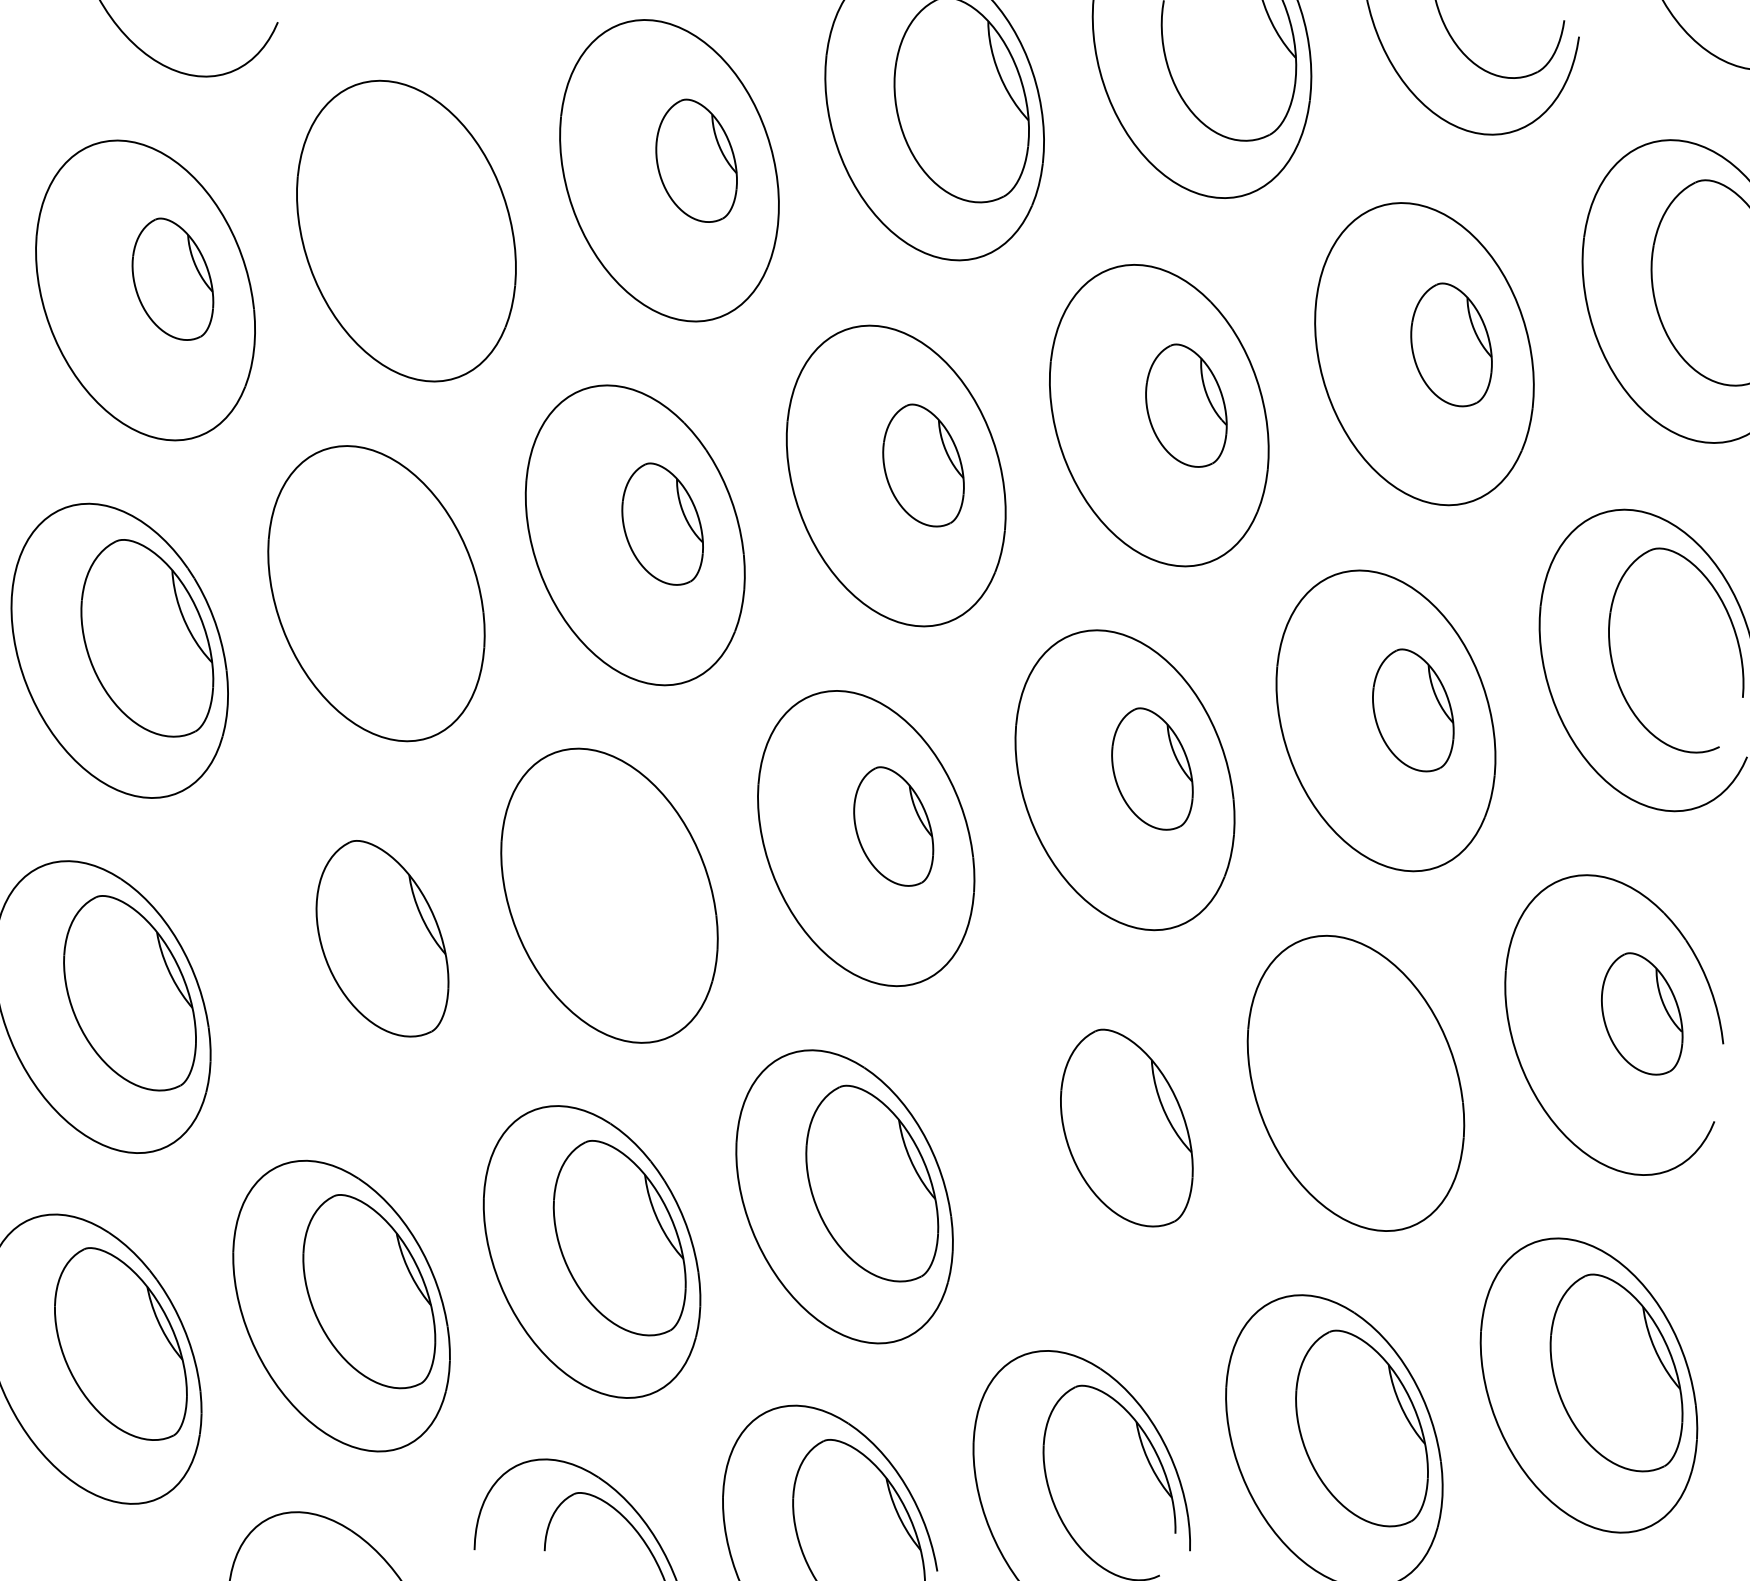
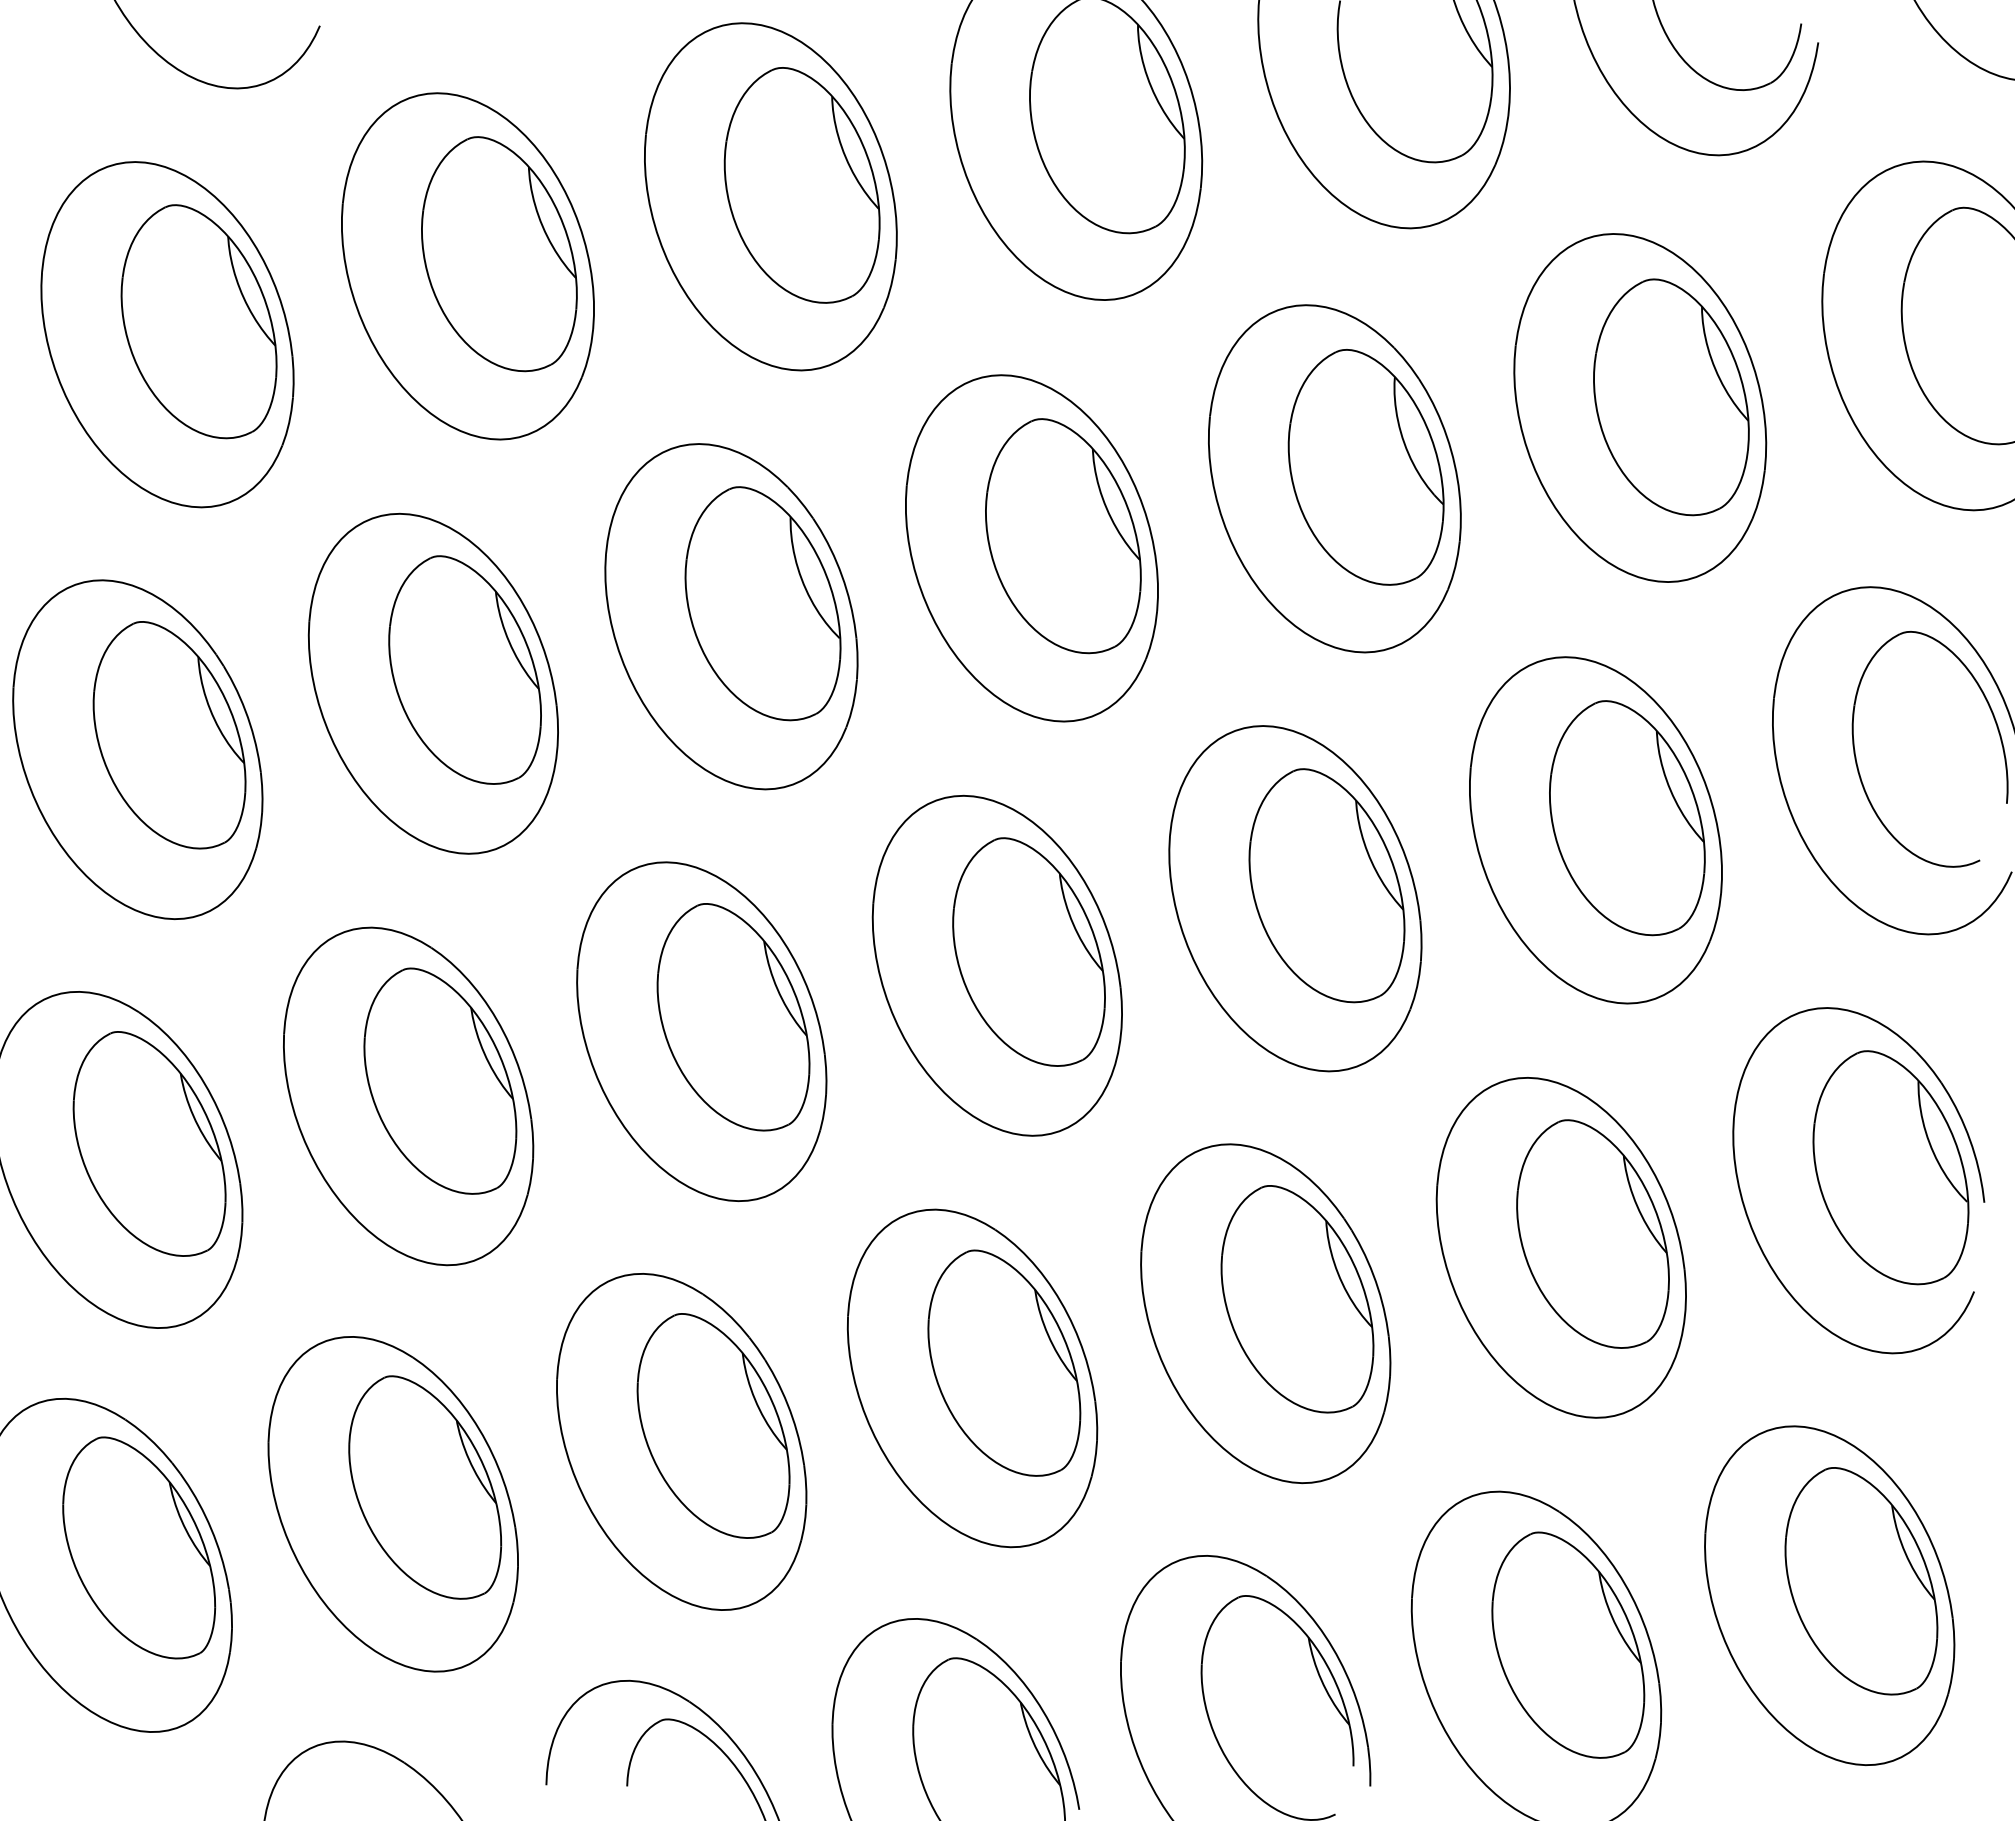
part: (696, 160) -> (801, 185), size x1.67
part: (433, 220) -> (499, 254), added
part: (172, 279) -> (198, 321), size x1.67
part: (1451, 345) -> (1671, 397), size x1.67
part: (1185, 405) -> (1365, 467), size x1.67
part: (923, 465) -> (1063, 536), size x1.67
part: (662, 523) -> (762, 603), size x1.67
part: (403, 581) -> (464, 669), added
part: (1413, 710) -> (1627, 818), size x1.67
part: (1152, 768) -> (1326, 885), size x1.67
part: (893, 826) -> (1028, 951), size x1.67
part: (637, 883) -> (733, 1017), added
part: (354, 952) -> (408, 1096), added
part: (1641, 1013) -> (1890, 1167), size x1.67
part: (1383, 1070) -> (1592, 1233), added
part: (1099, 1140) -> (1265, 1313), added

